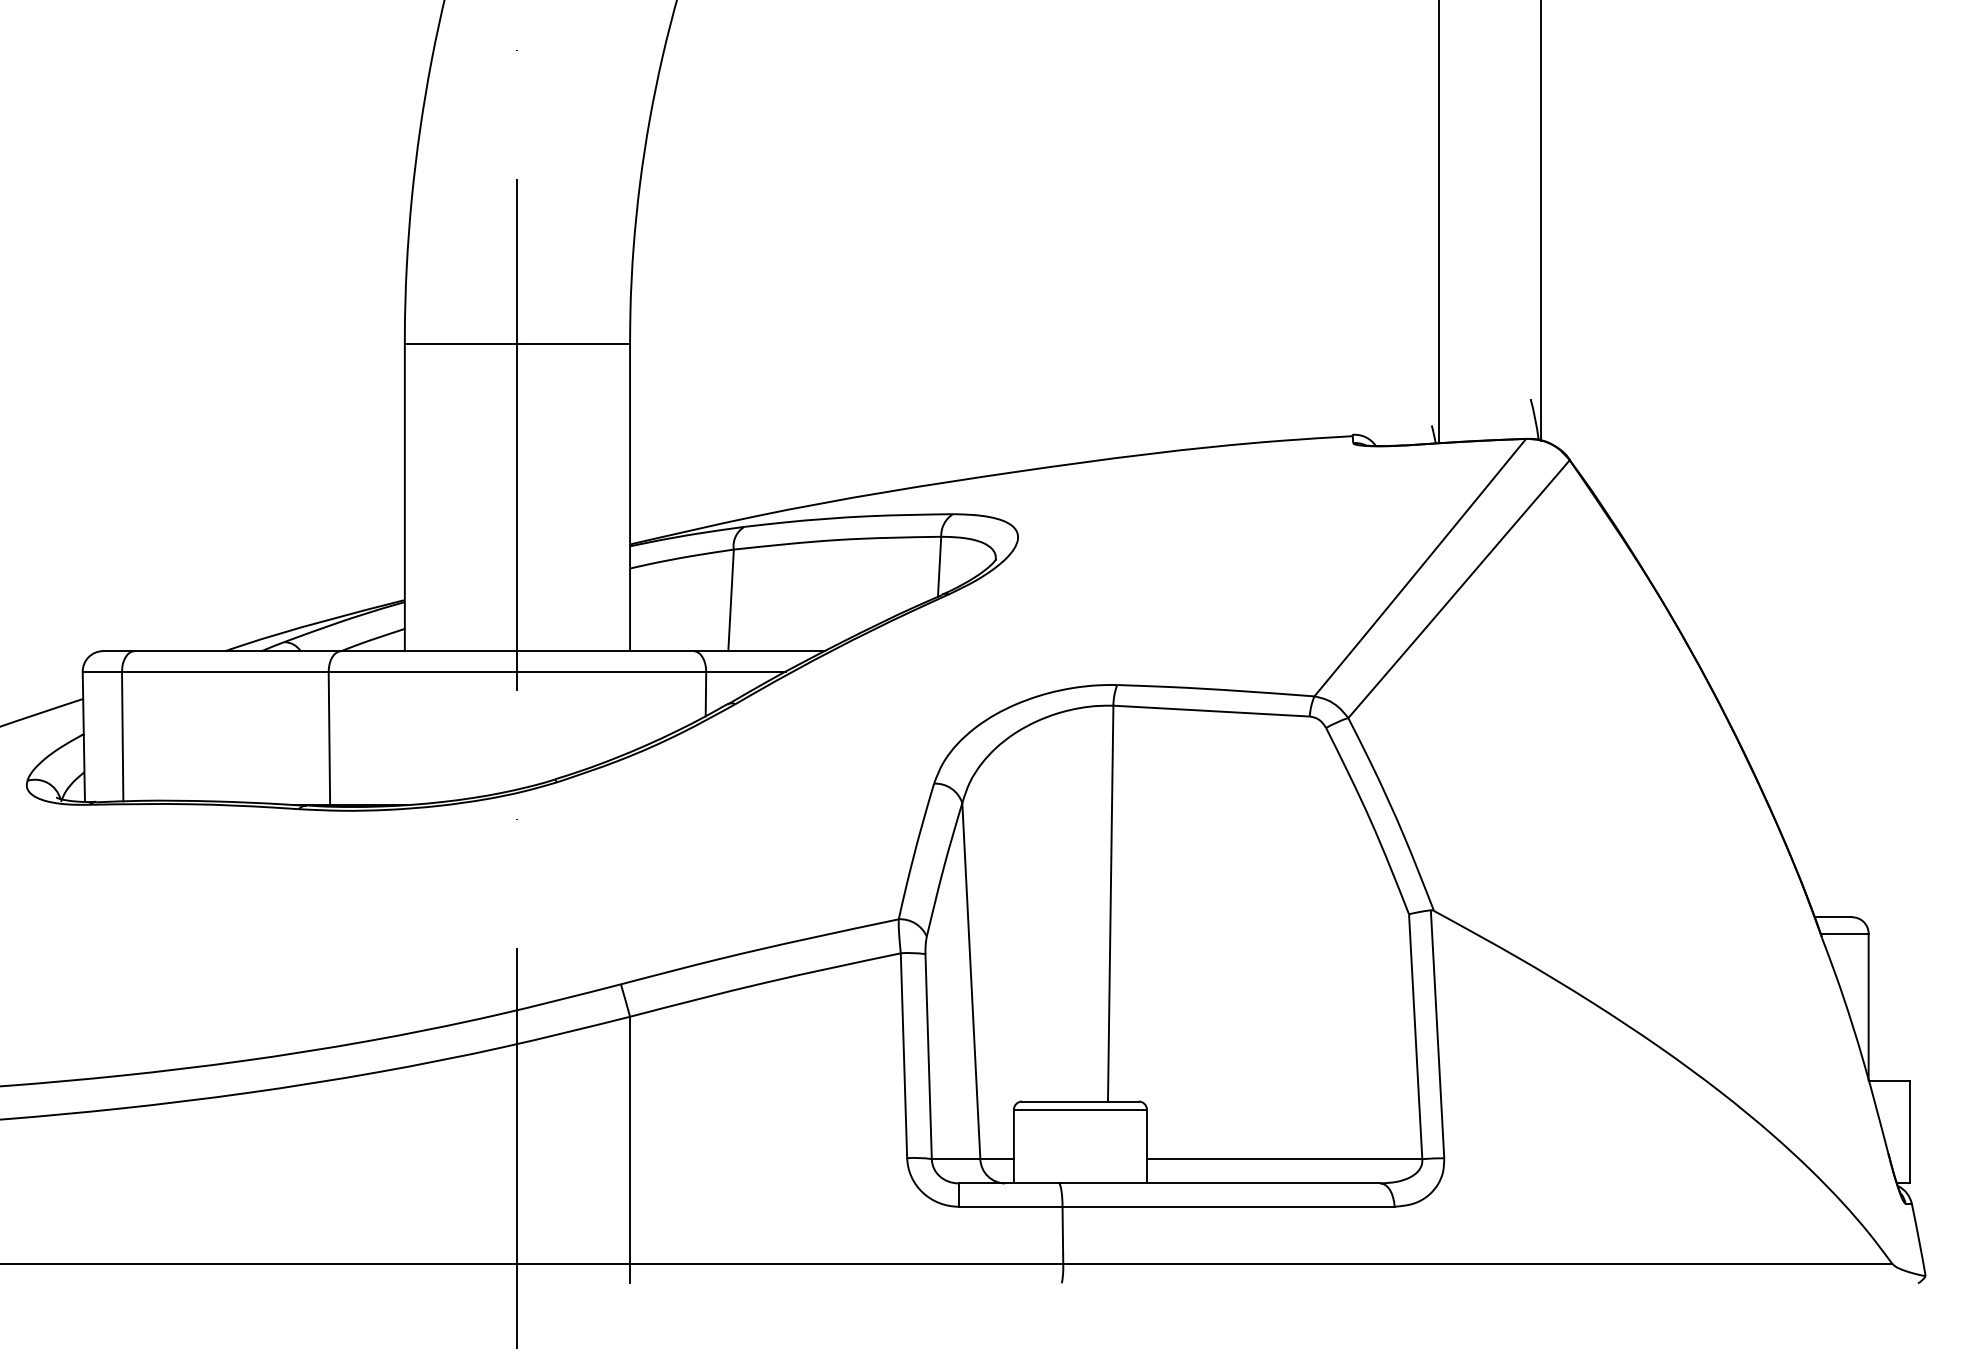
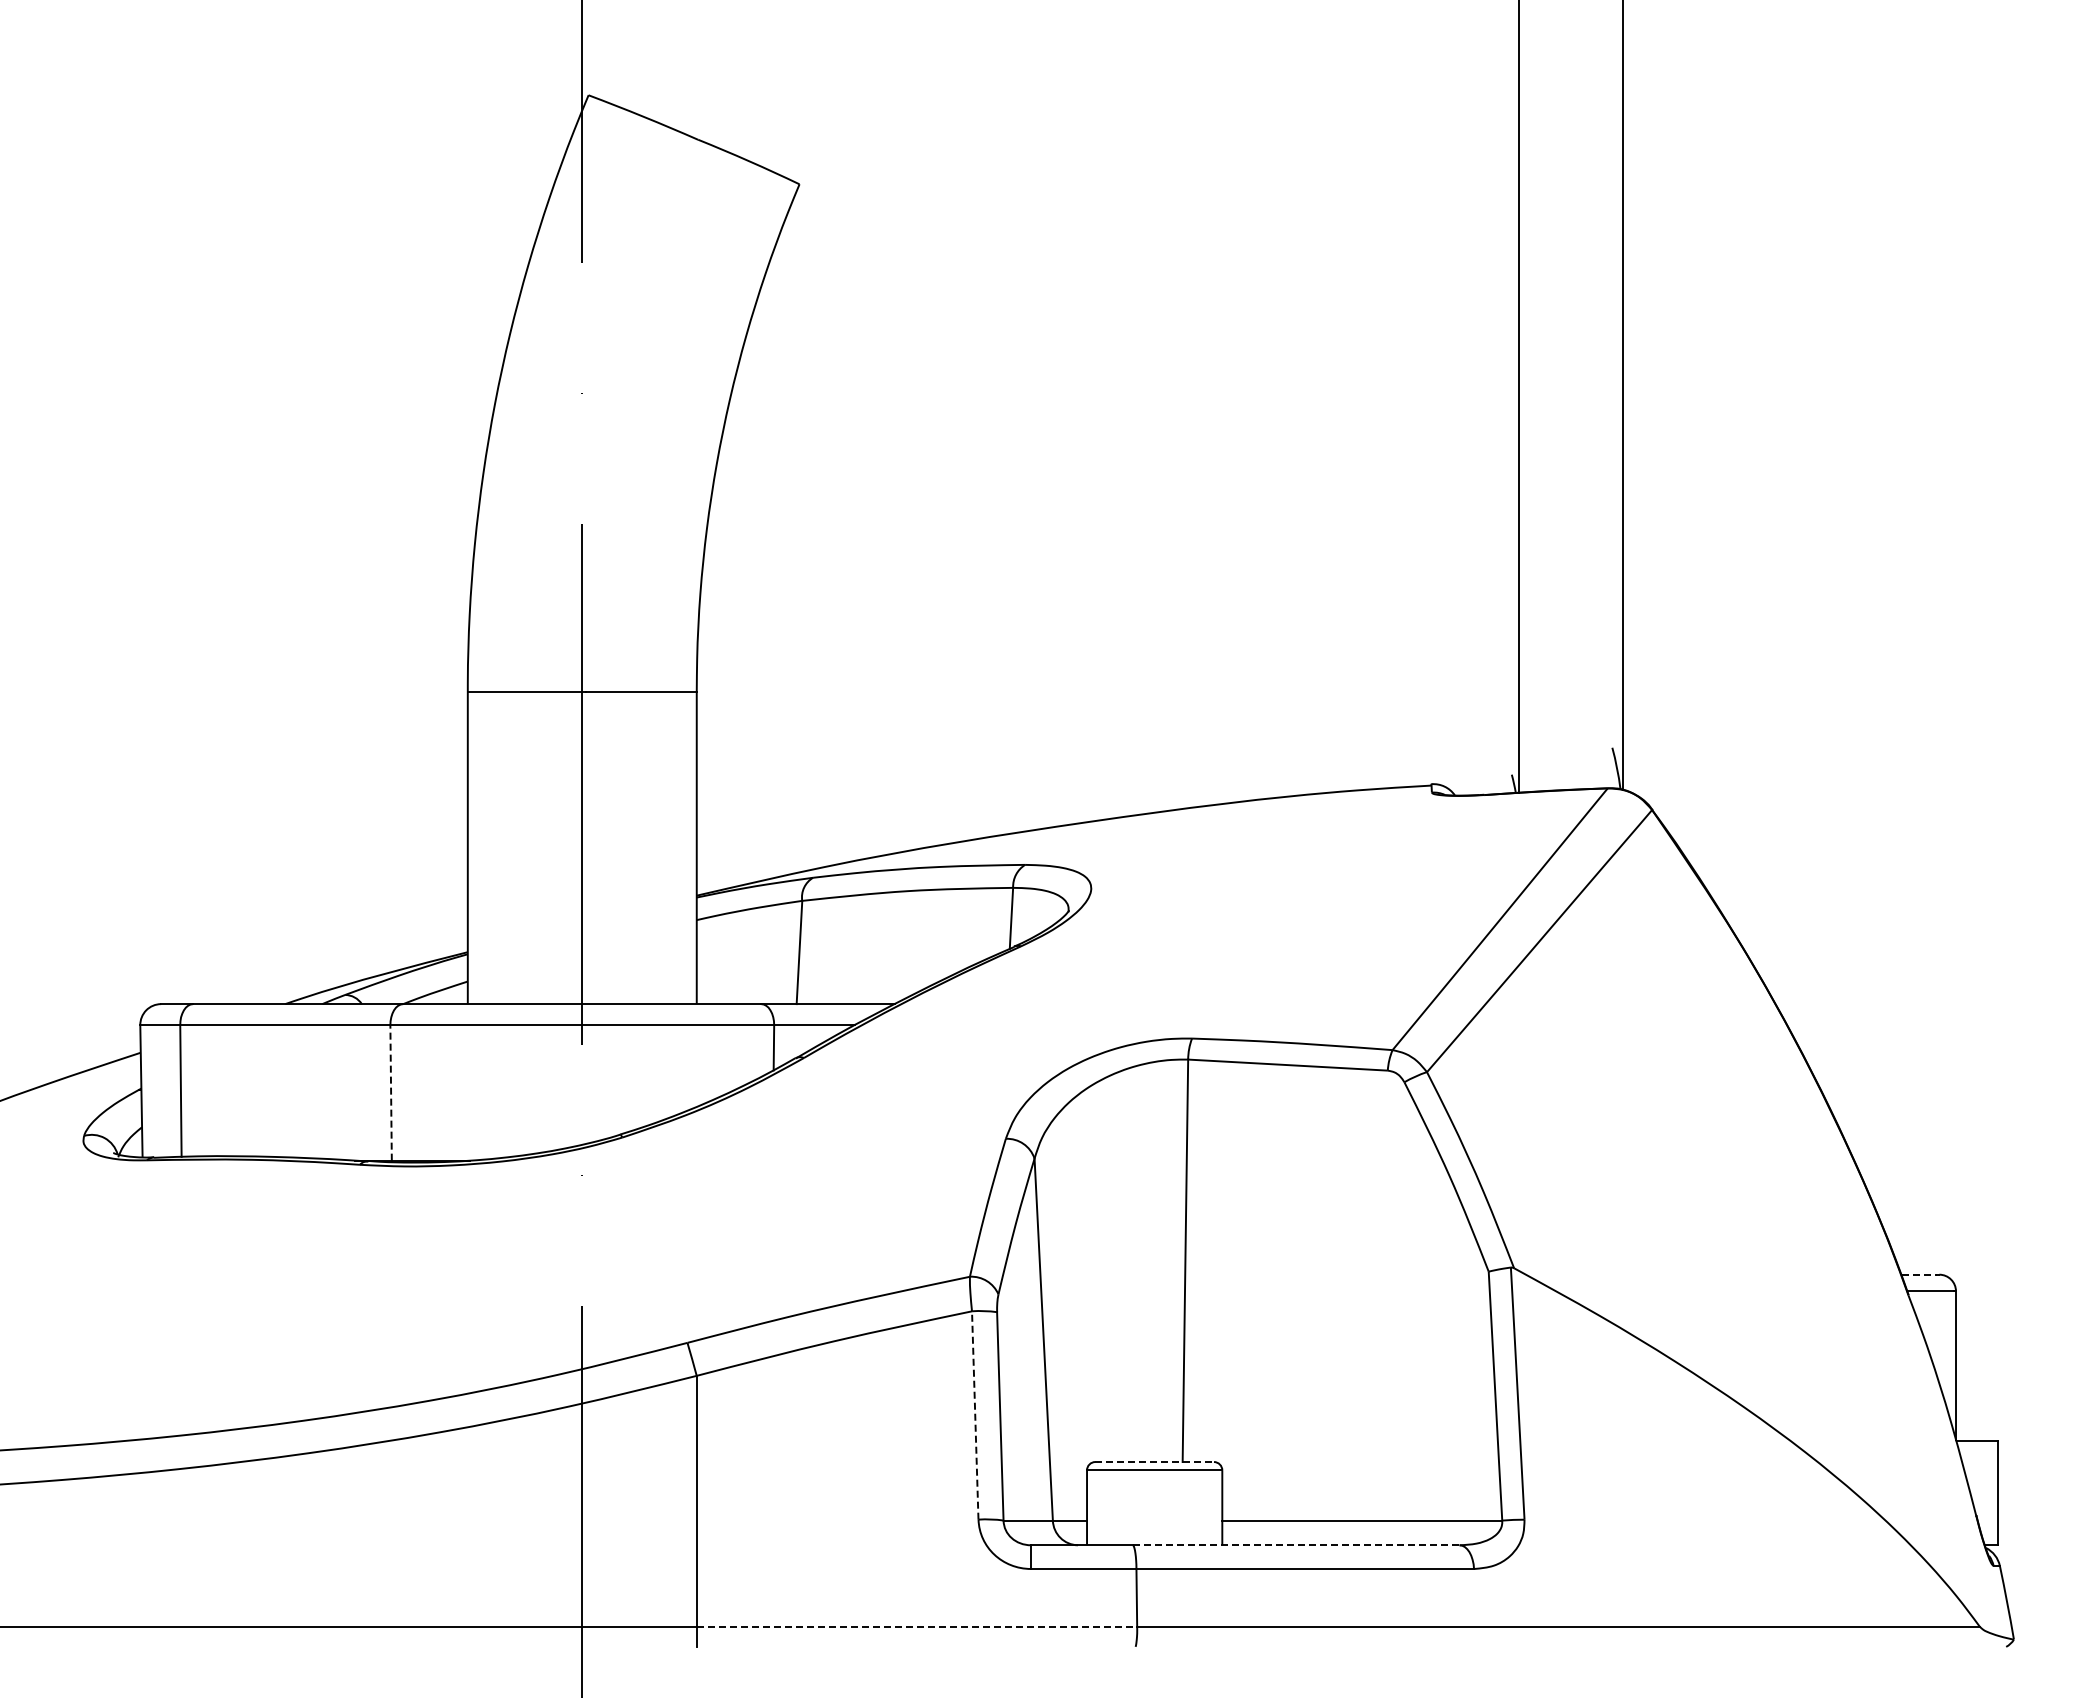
line: (329, 739) -> (391, 1093), solid -> dashed
line: (1832, 917) -> (1919, 1274), solid -> dashed
line: (904, 1055) -> (975, 1415), solid -> dashed
line: (1081, 1102) -> (1155, 1462), solid -> dashed
line: (1219, 1183) -> (1296, 1545), solid -> dashed
line: (847, 1263) -> (917, 1626), solid -> dashed

